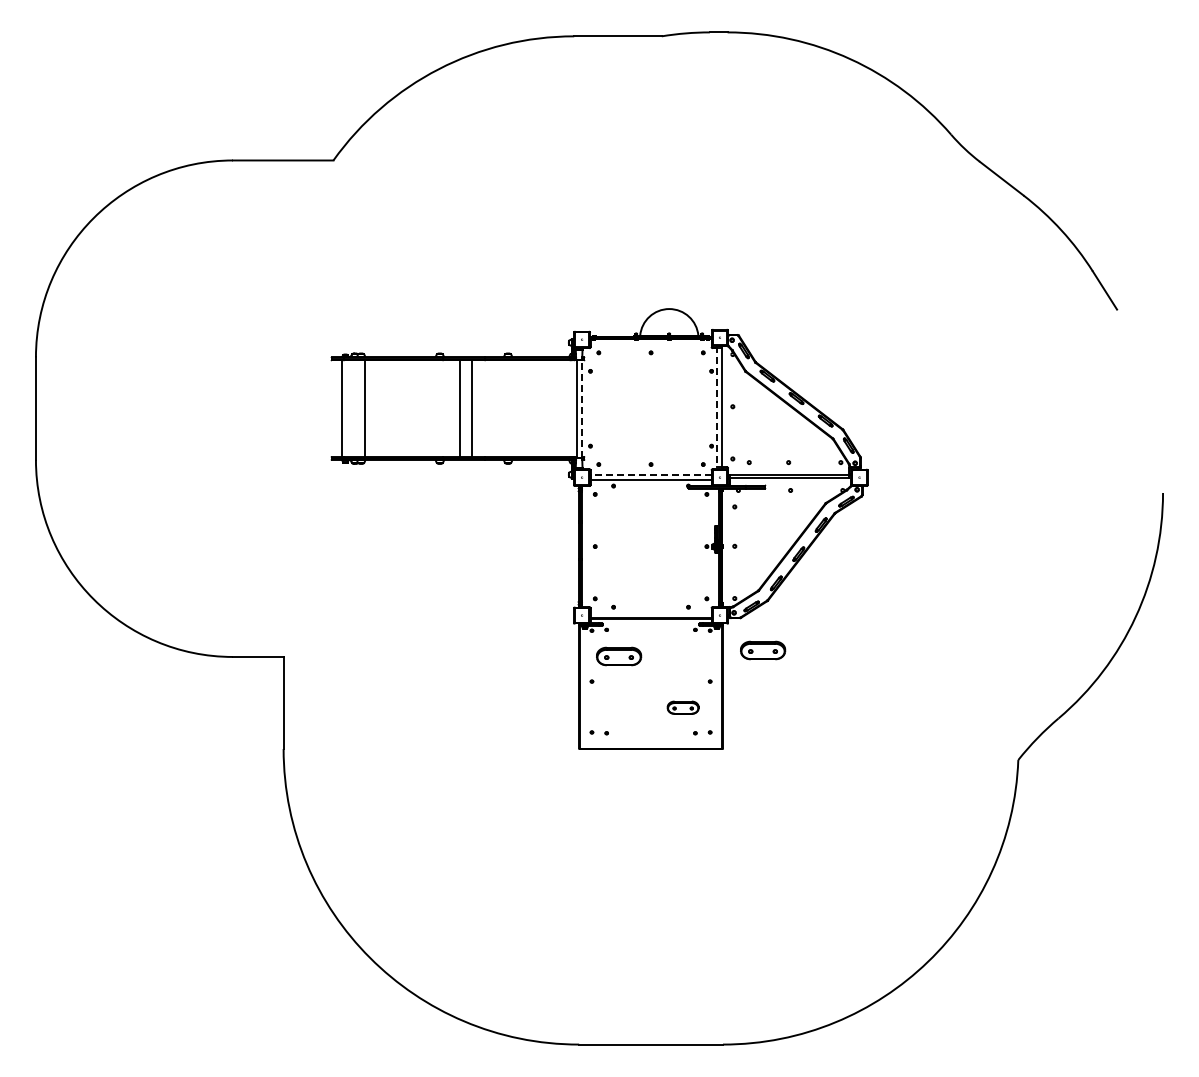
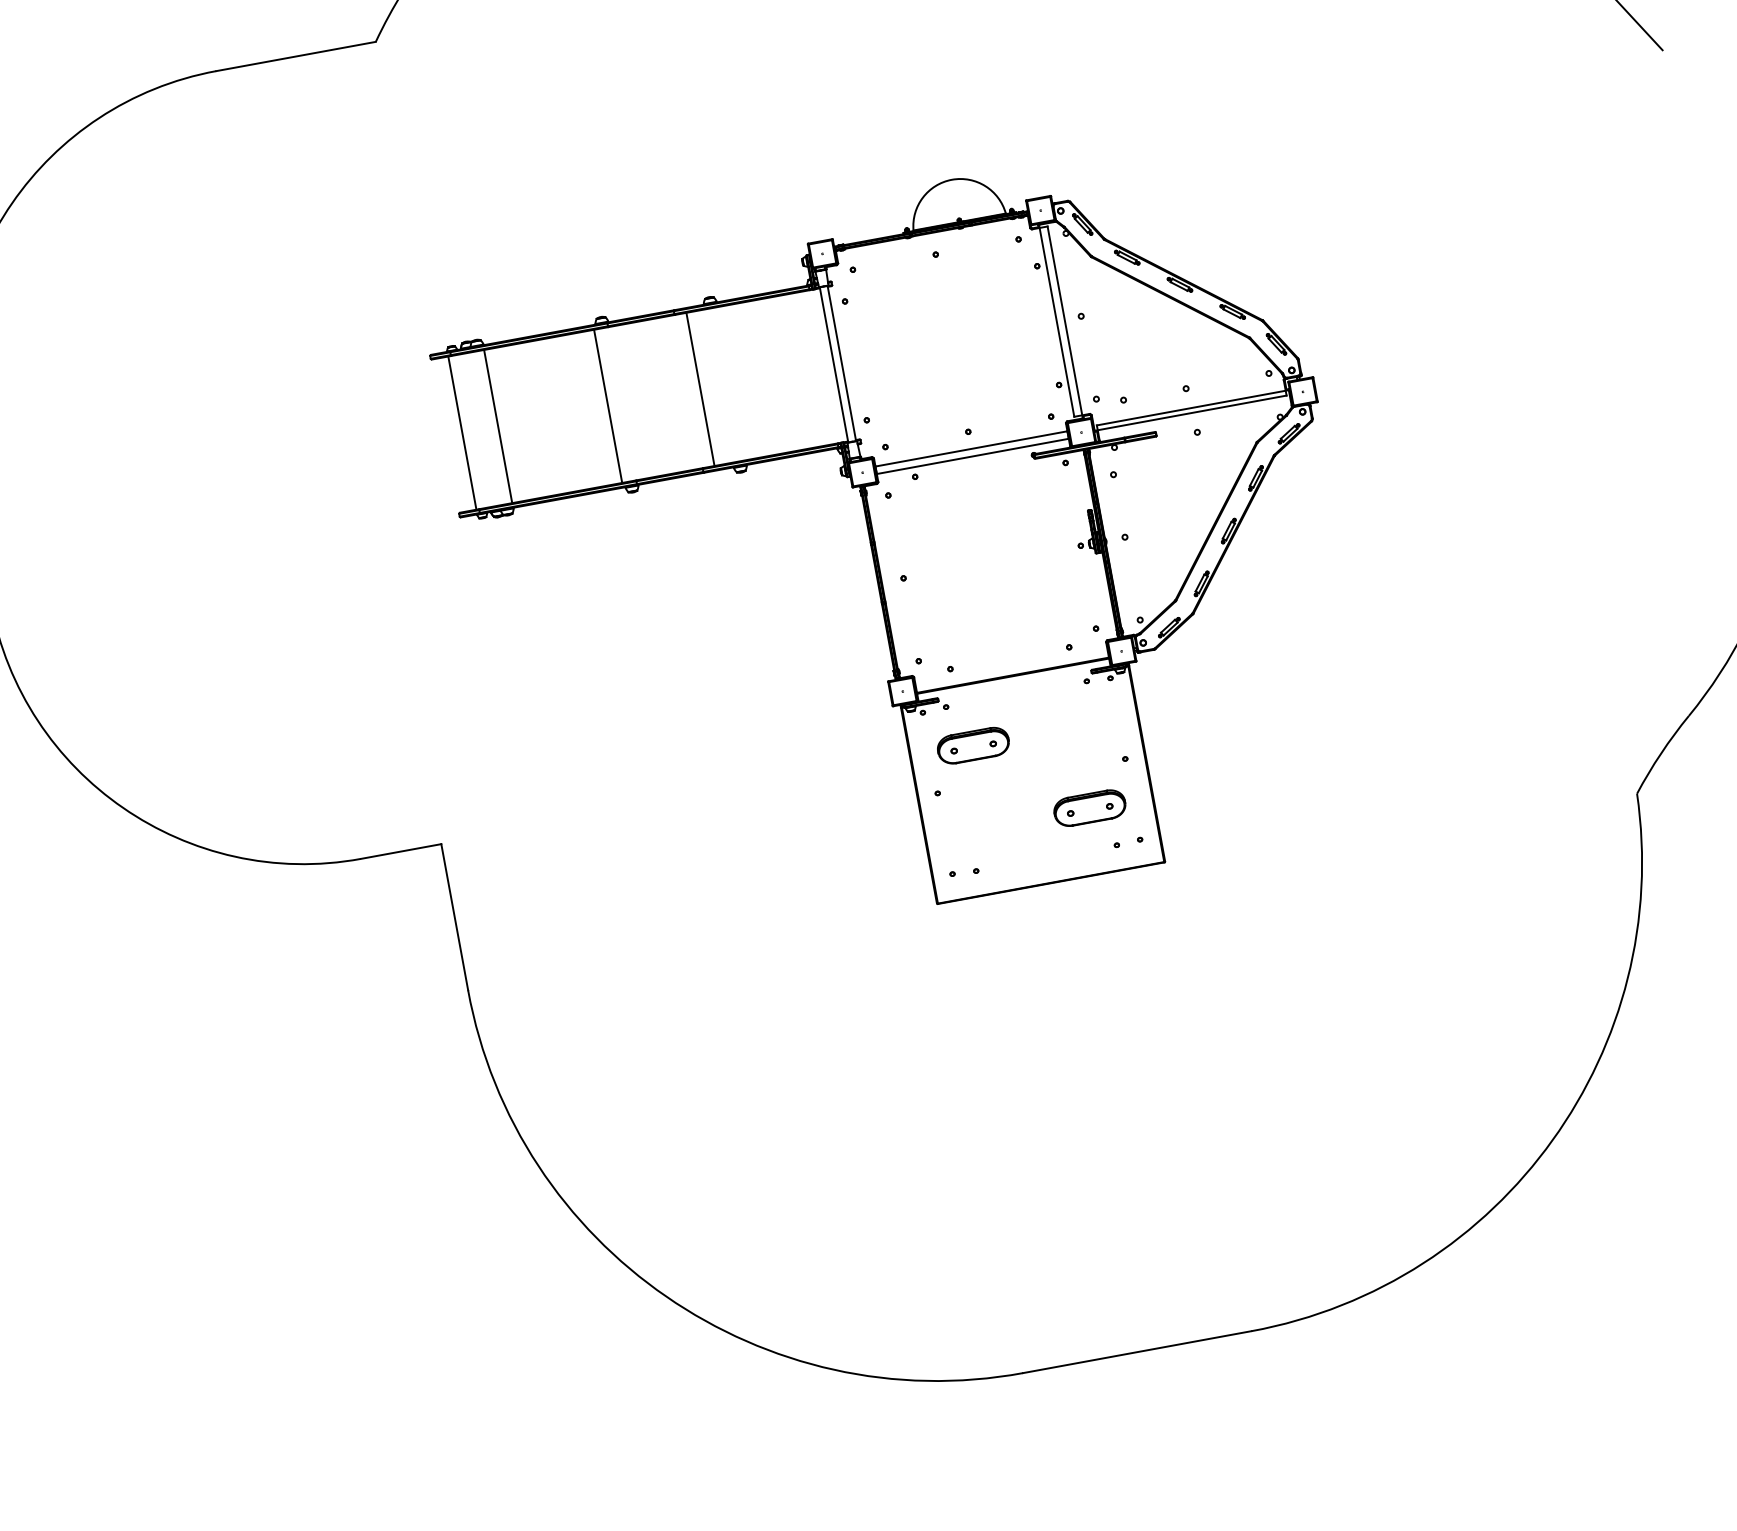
line: (717, 407) -> (1057, 321), dashed -> solid
line: (459, 408) -> (700, 389), moved
line: (472, 408) -> (608, 405), moved
line: (581, 408) -> (841, 363), dashed -> solid
line: (650, 475) -> (970, 449), dashed -> solid
part: (763, 650) -> (1200, 694), removed
part: (683, 707) -> (1090, 807), size x1.43

